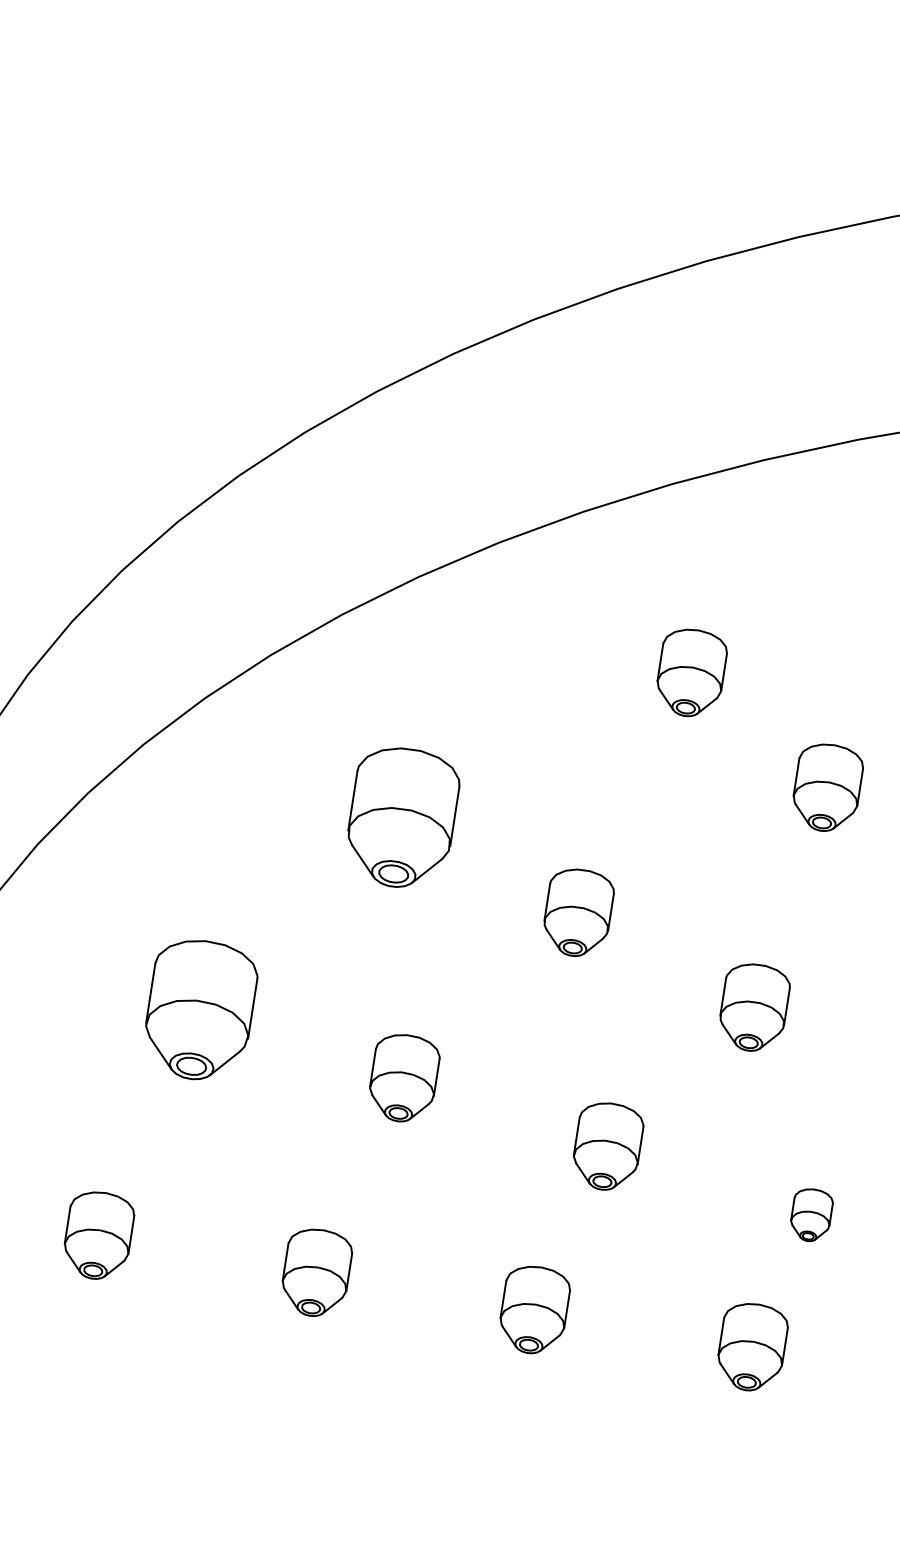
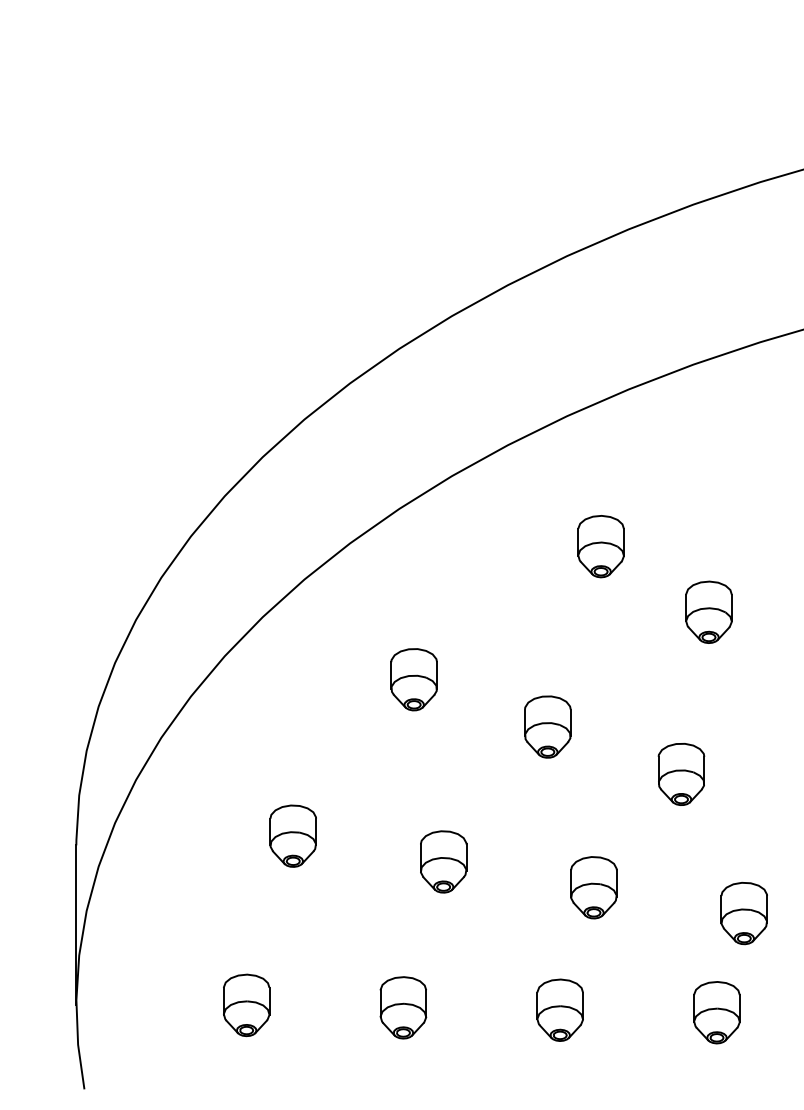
part: (401, 817) -> (413, 679), size x0.62
part: (199, 1009) -> (292, 835), size x0.62
part: (810, 1214) -> (743, 913), size x1.67

